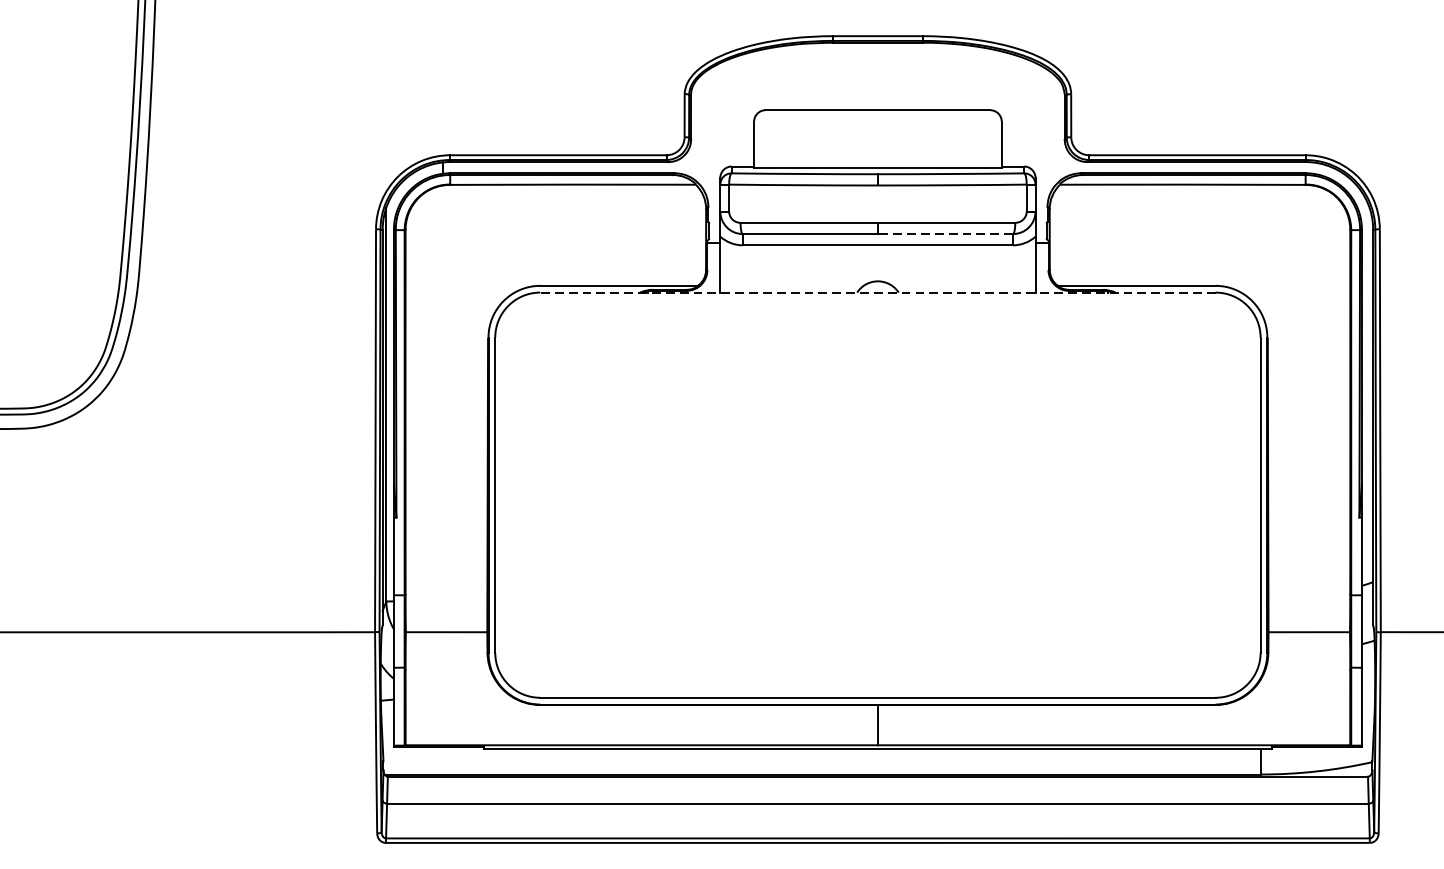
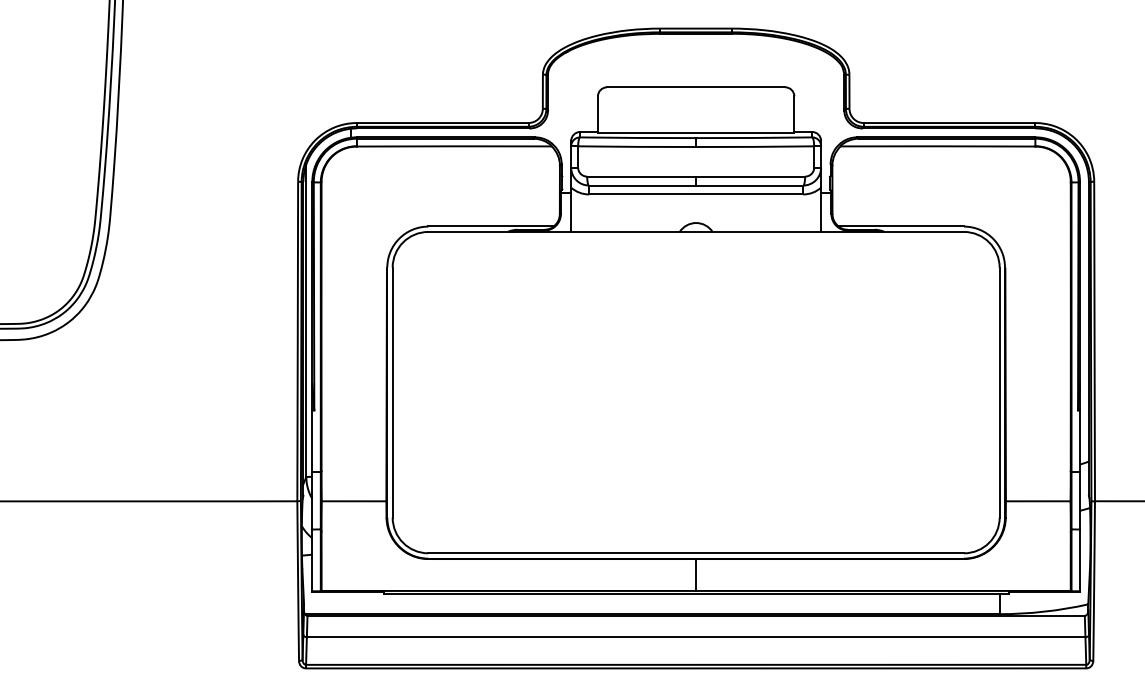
line: (945, 234) -> (749, 185), dashed -> solid
line: (878, 292) -> (696, 231), dashed -> solid

